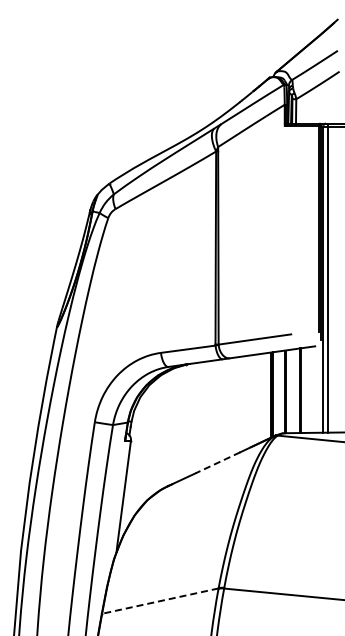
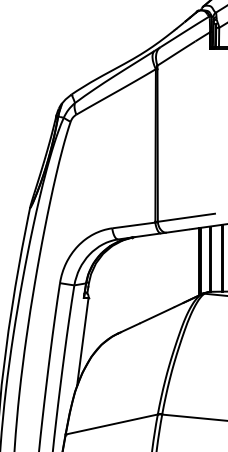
line: (218, 462) -> (157, 314), dashed -> solid
line: (160, 601) -> (111, 424), dashed -> solid

